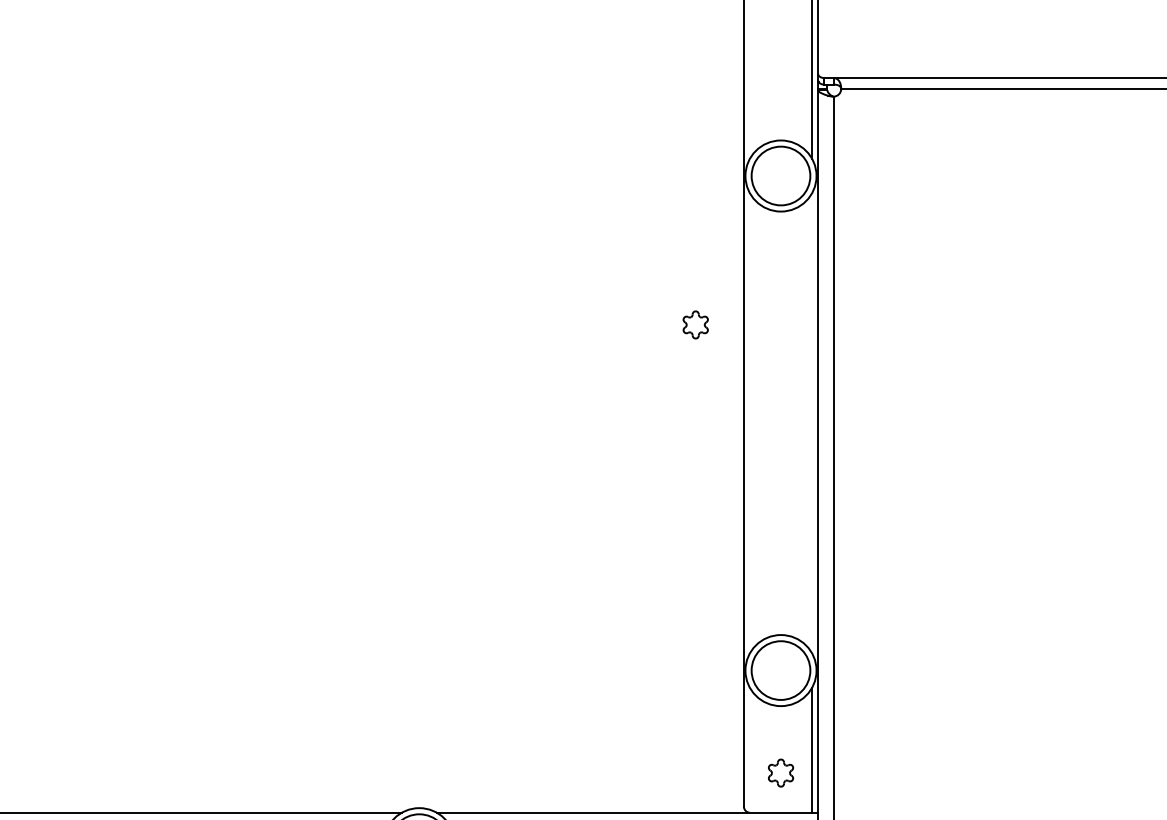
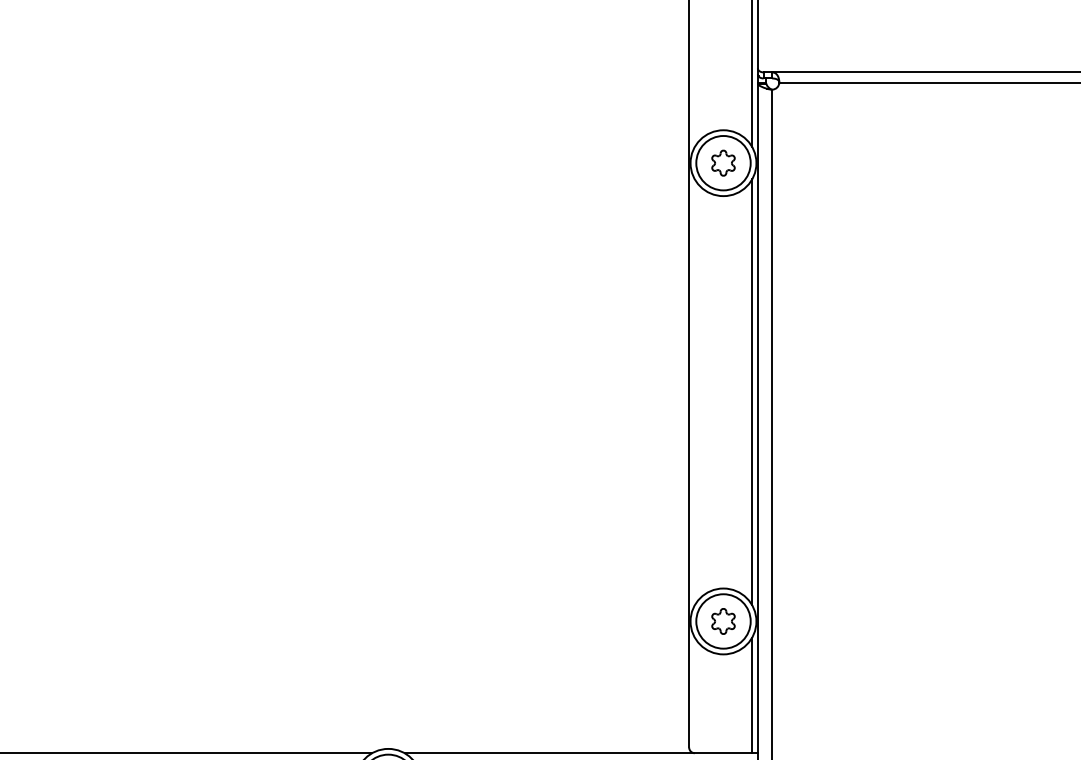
part: (695, 324) -> (723, 162), moved
line: (812, 423) -> (752, 392), added
part: (780, 773) -> (723, 621), moved

